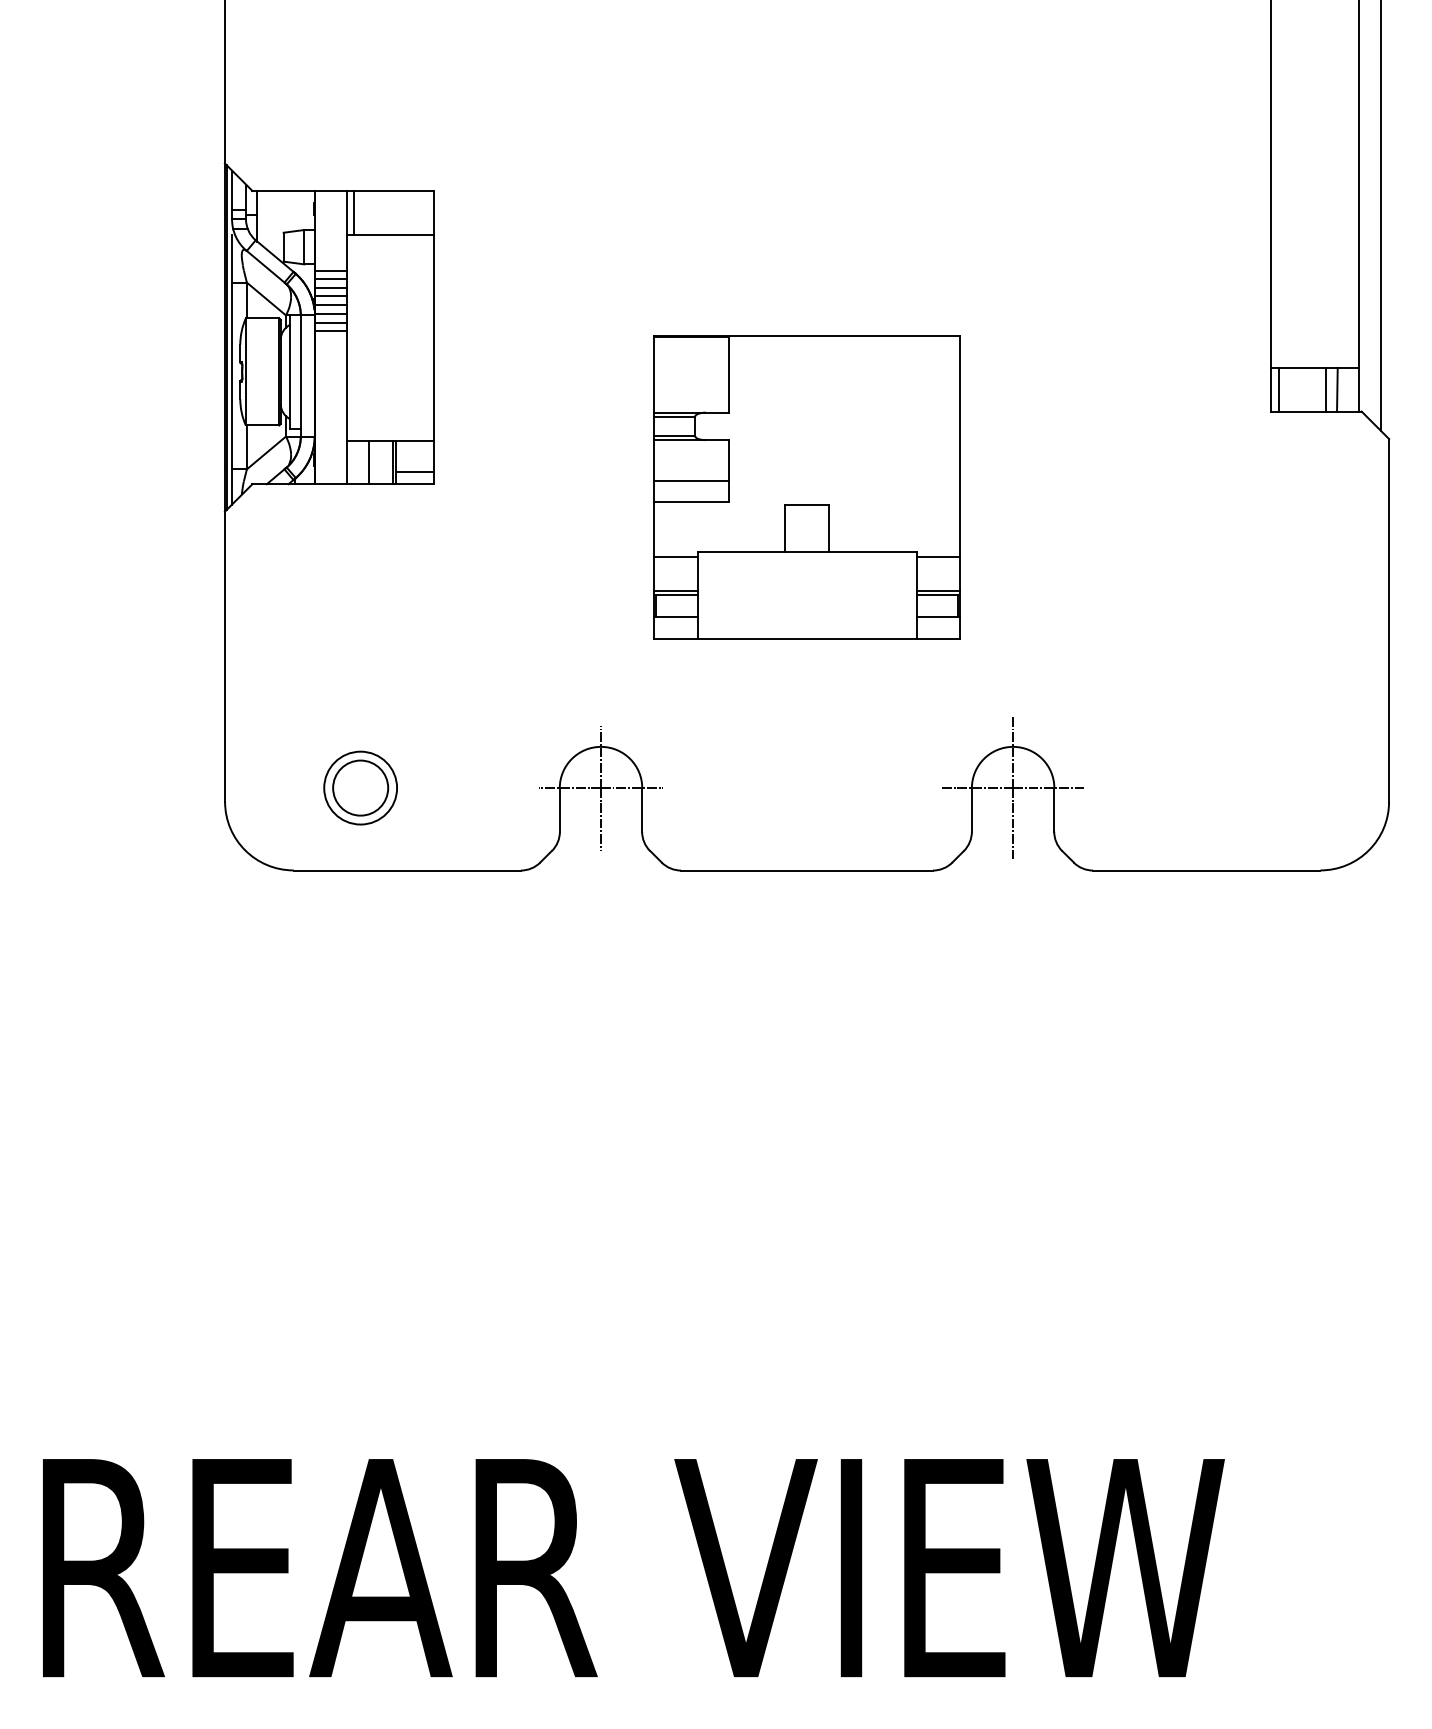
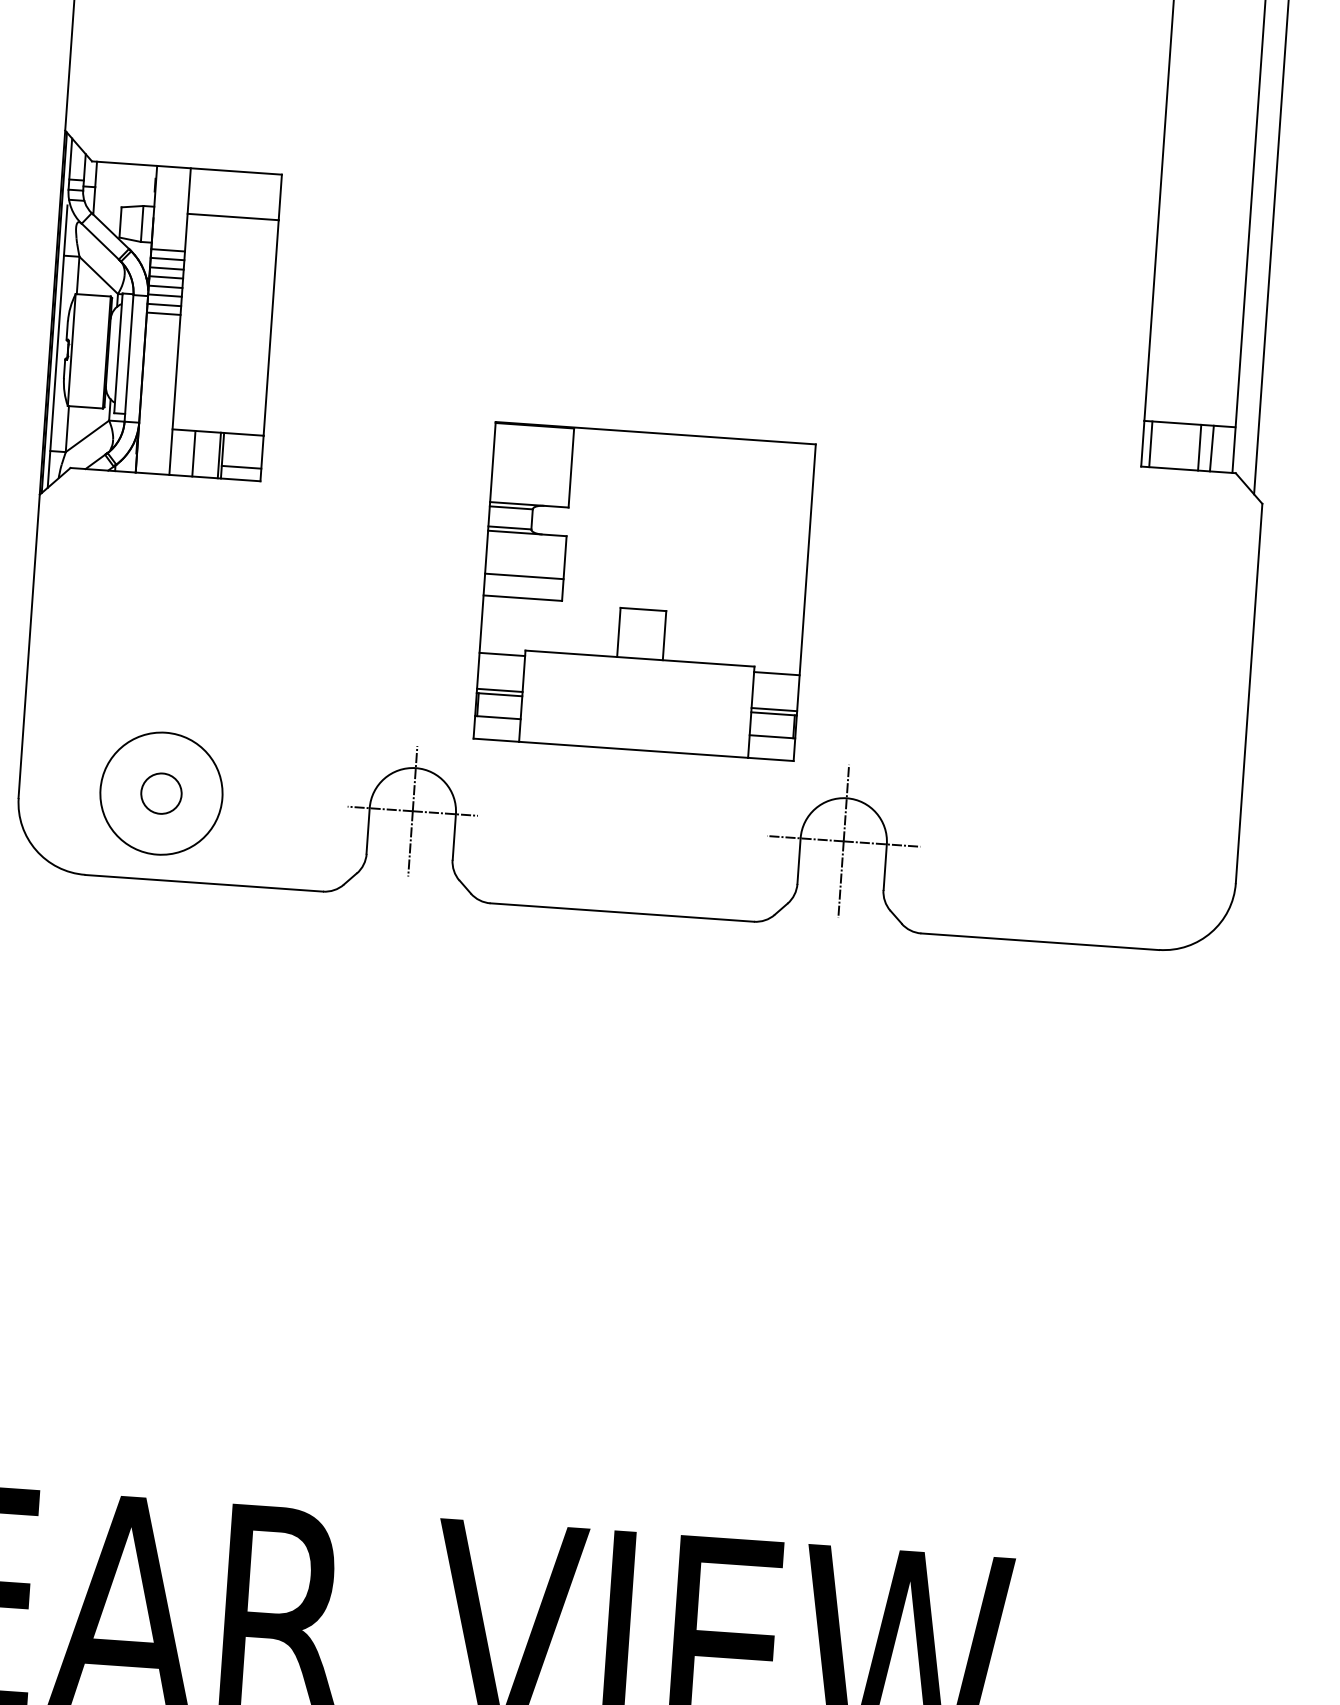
line: (353, 212) -> (196, 191), removed
part: (806, 487) -> (644, 591), moved
circle: (360, 787) -> (161, 793), size x0.7
circle: (360, 787) -> (161, 793), size x1.6

